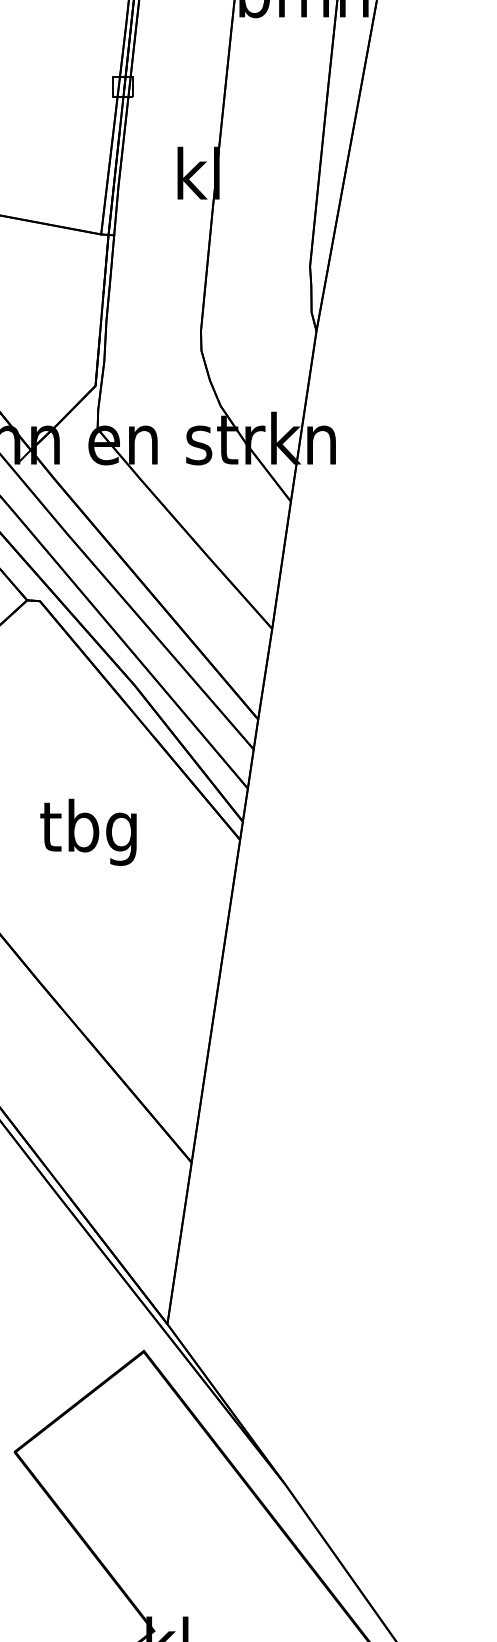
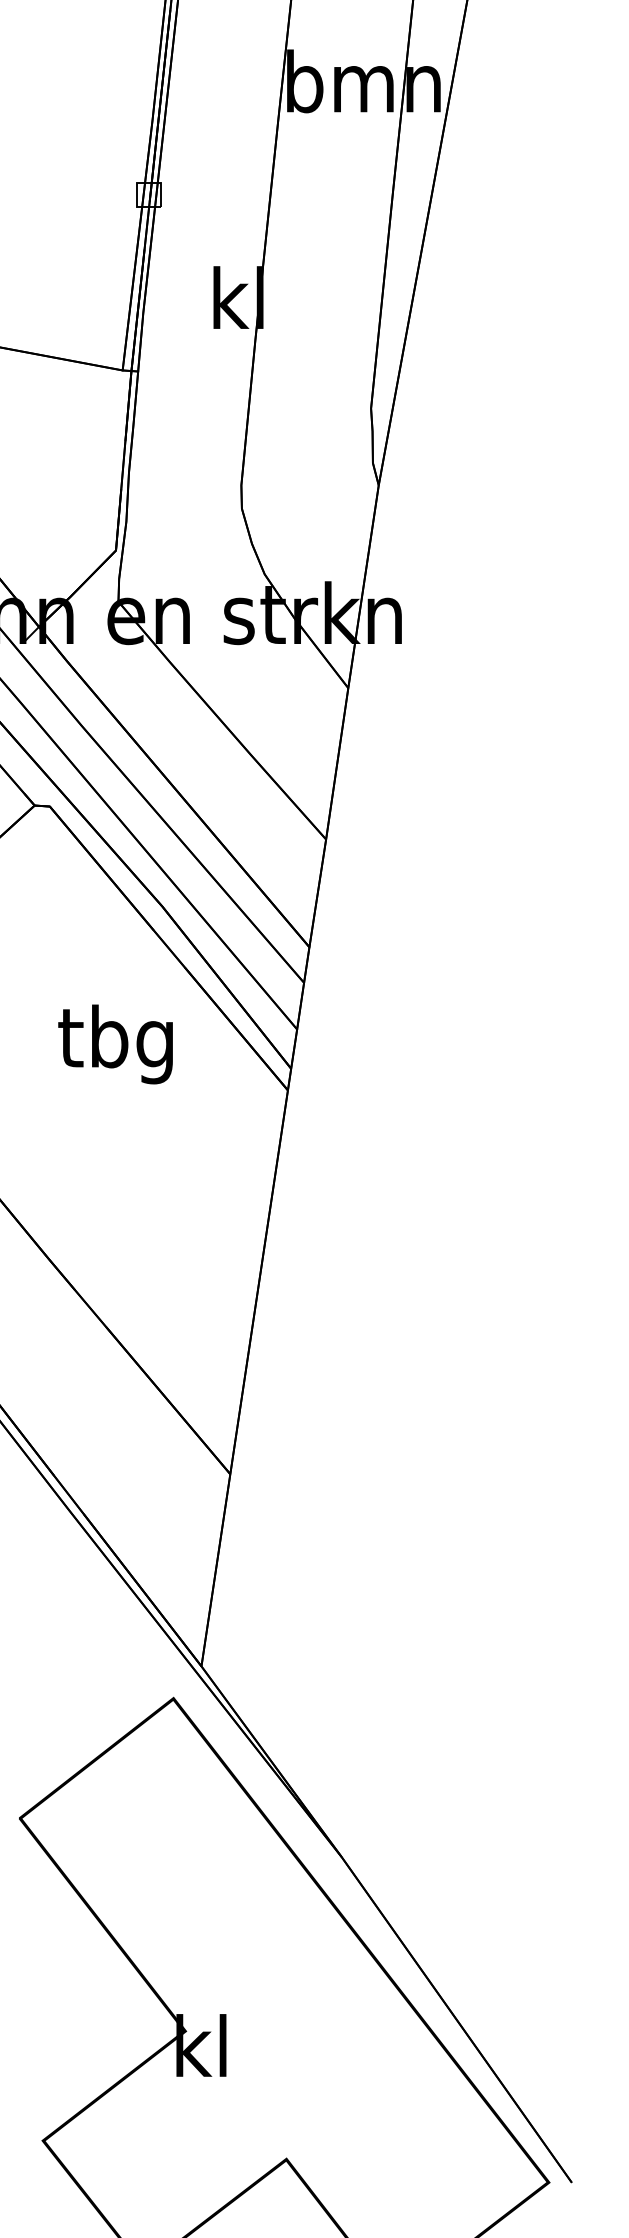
text: (88, 832) -> (115, 1044), moved

